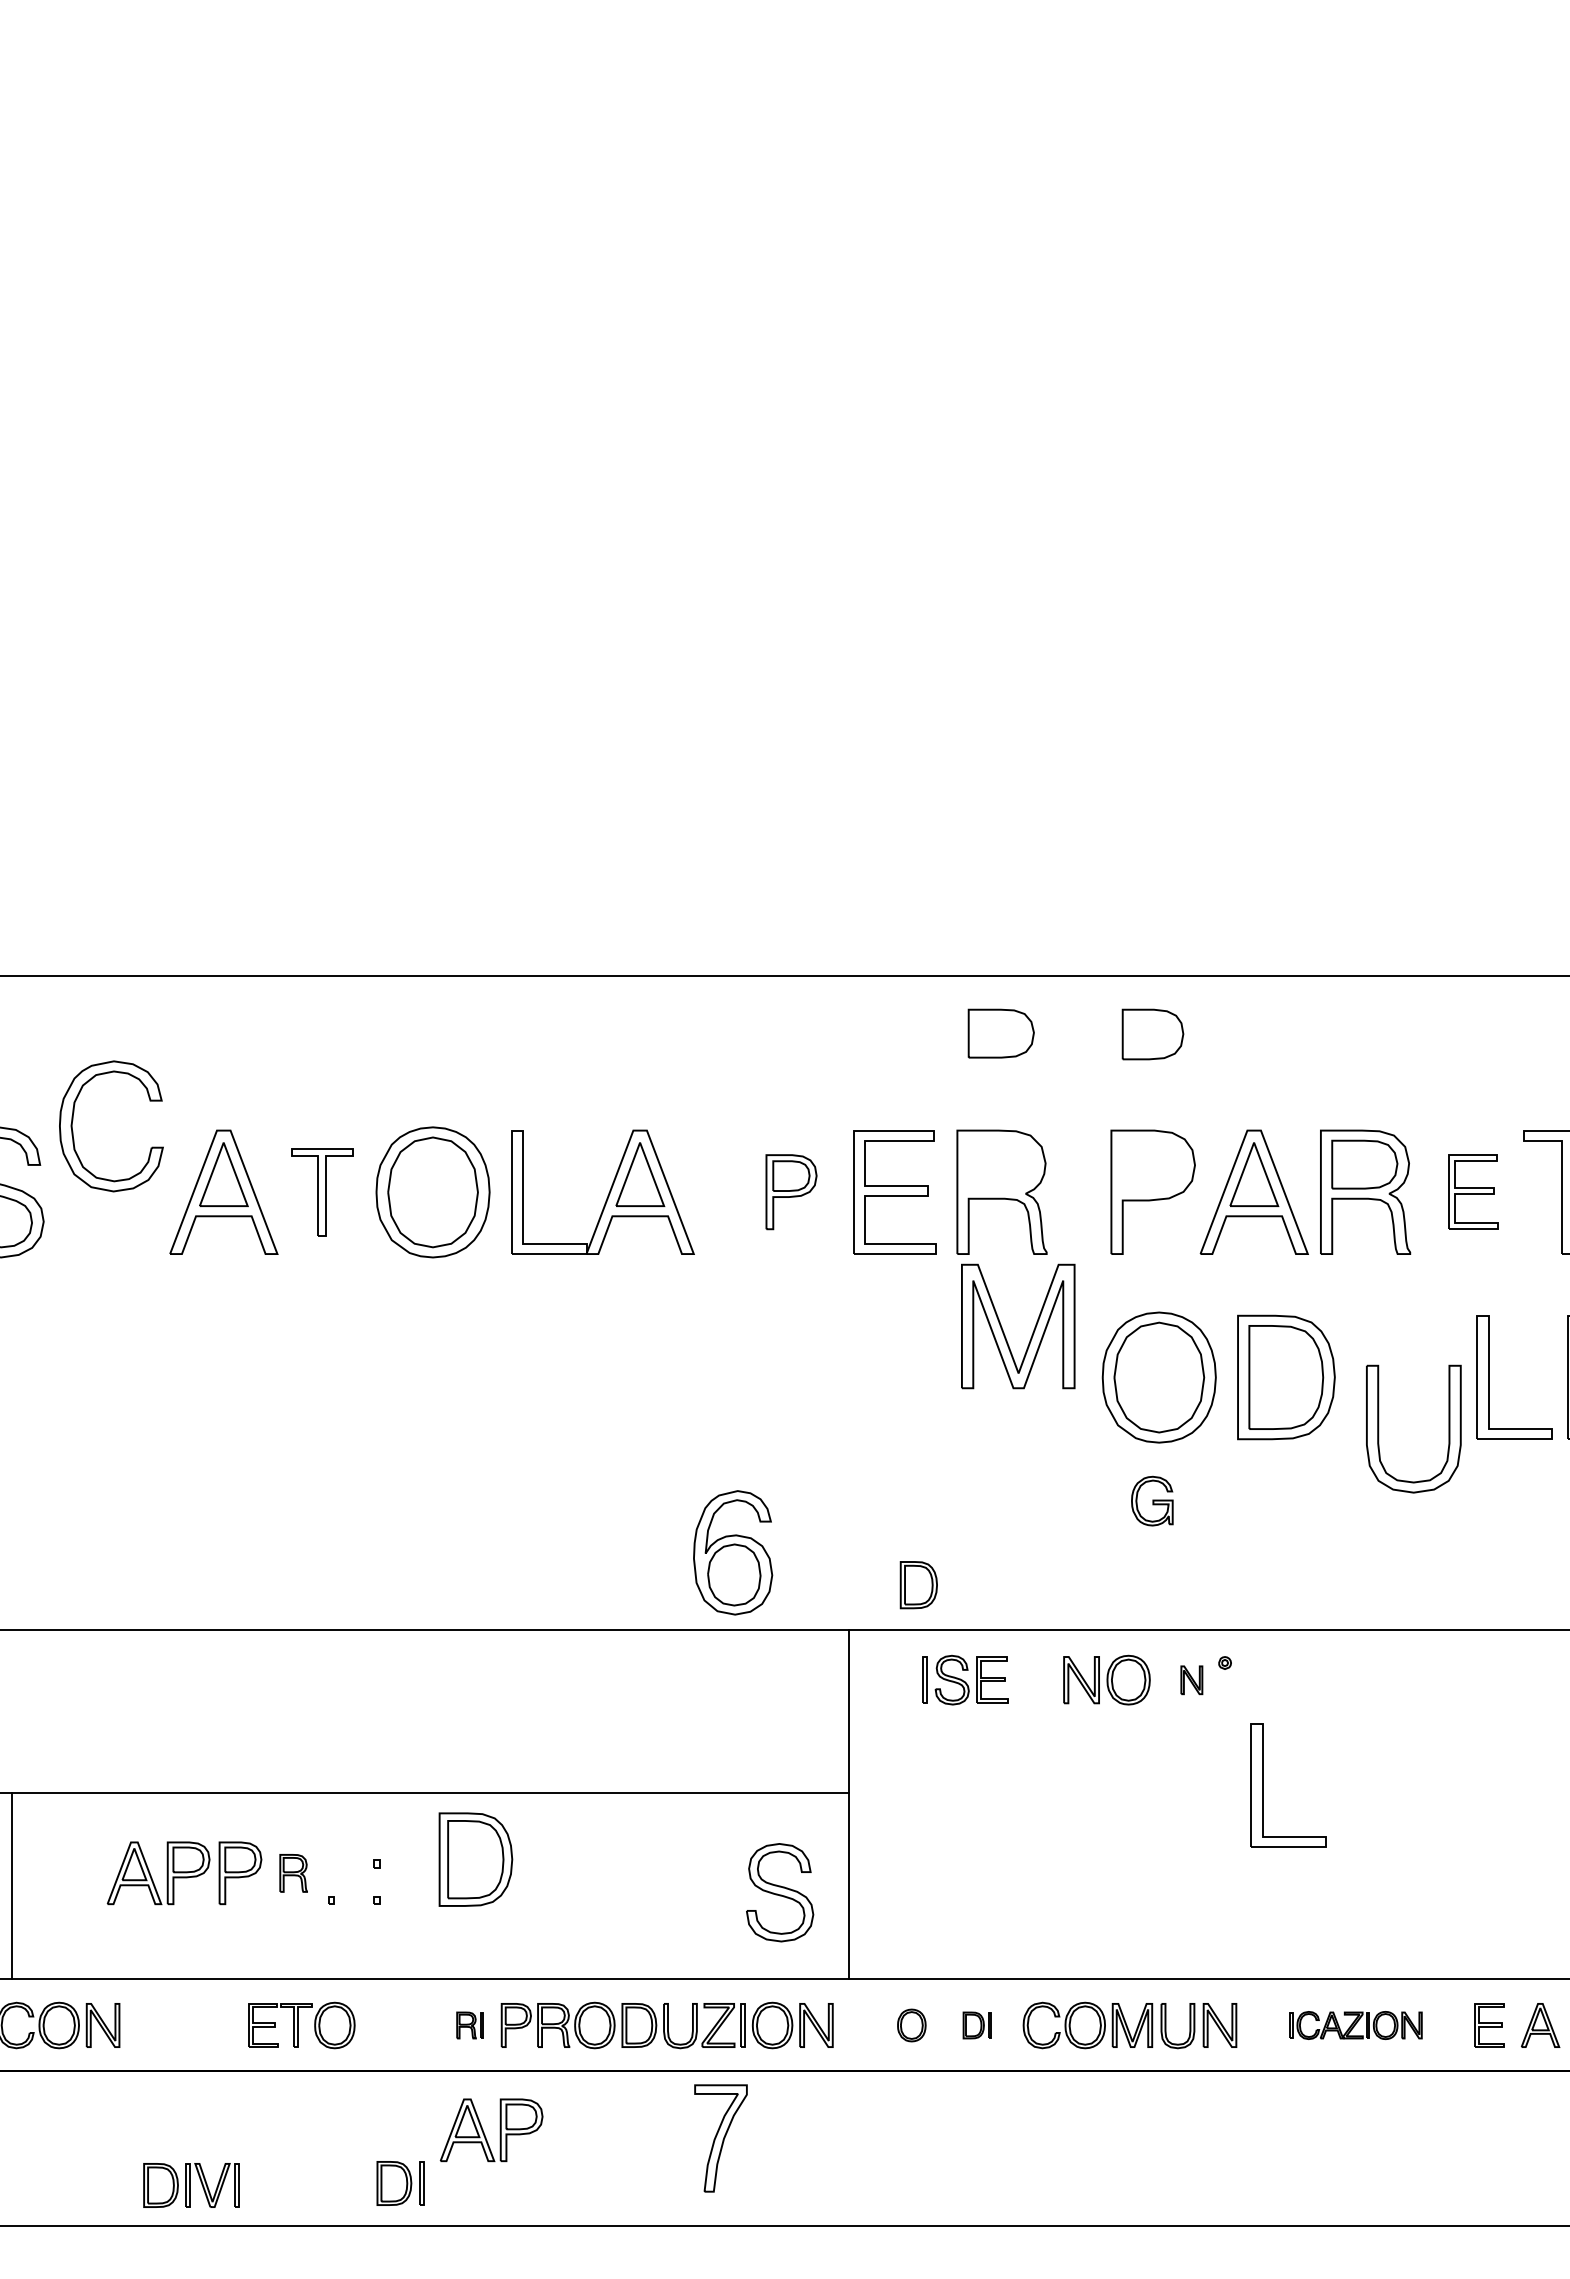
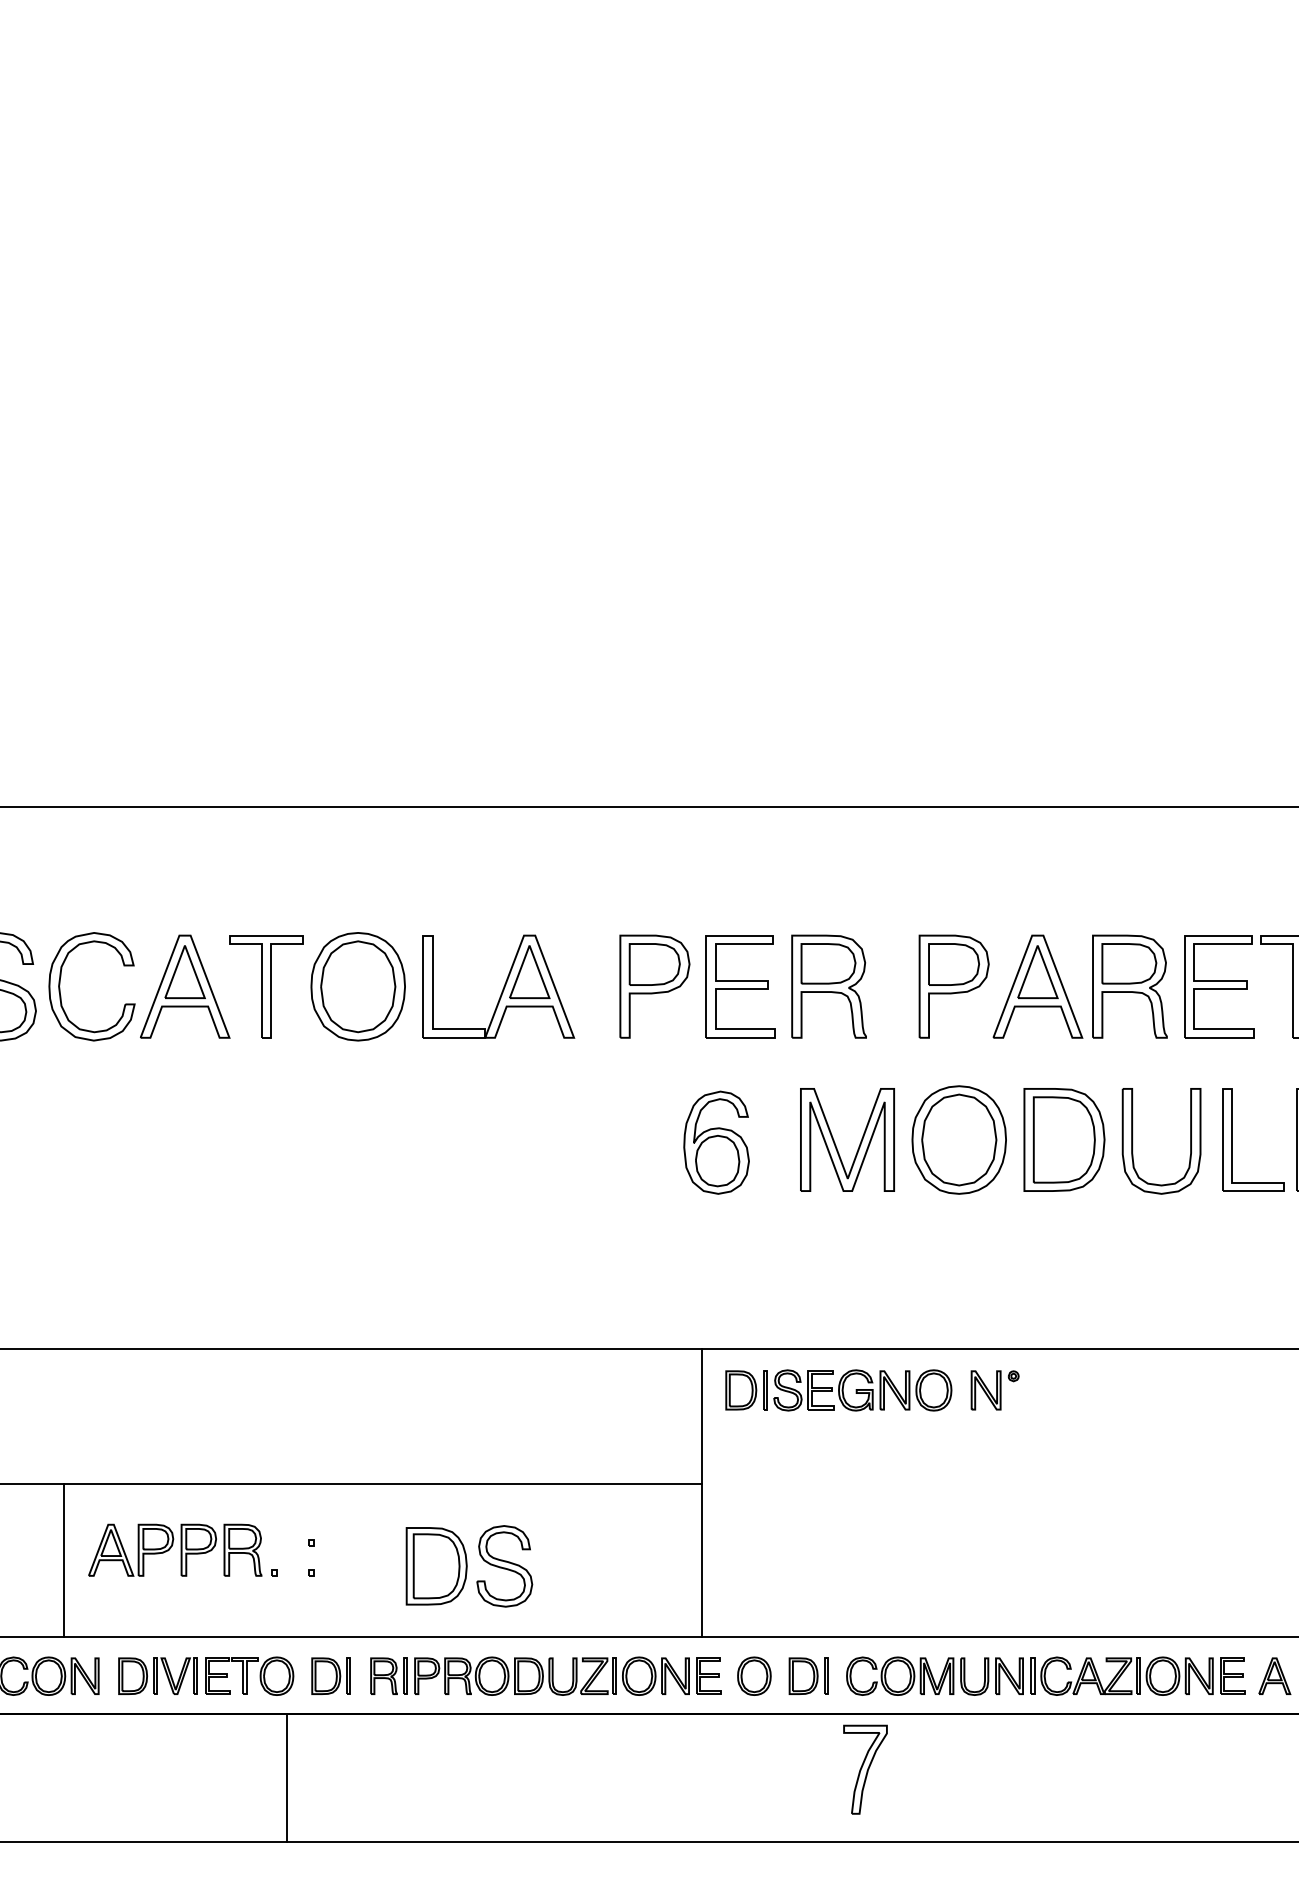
part: (1000, 1033) -> (827, 963), moved
part: (1152, 1034) -> (953, 964), moved
part: (73, 1131) -> (60, 991), moved
part: (791, 1191) -> (654, 986), size x1.67
part: (322, 1192) -> (266, 986), size x1.43
part: (1473, 1192) -> (1219, 986), size x1.67
part: (1004, 1332) -> (836, 1144), moved
part: (1379, 1428) -> (1133, 1140), moved
part: (1152, 1500) -> (855, 1389), moved
part: (733, 1552) -> (716, 1142), moved
part: (918, 1585) -> (740, 1390), moved
part: (1191, 1680) -> (985, 1390), size x1.67
part: (1263, 1785) -> (1045, 1477), removed
part: (475, 1859) -> (436, 1566), moved
part: (293, 1873) -> (242, 1550), size x1.67
line: (12, 1885) -> (63, 1560), moved
part: (780, 1892) -> (505, 1566), moved
part: (469, 2025) -> (388, 1676), size x1.67
part: (856, 2025) -> (708, 1676), added
part: (911, 2025) -> (754, 1676), size x1.43
part: (977, 2025) -> (808, 1676), size x1.67
part: (1355, 2025) -> (1121, 1676), size x1.67
part: (485, 2134) -> (401, 1766), removed
part: (720, 2138) -> (865, 1769), moved
line: (347, 2148) -> (287, 1778), added
part: (400, 2183) -> (331, 1676), moved
part: (191, 2185) -> (158, 1676), moved

